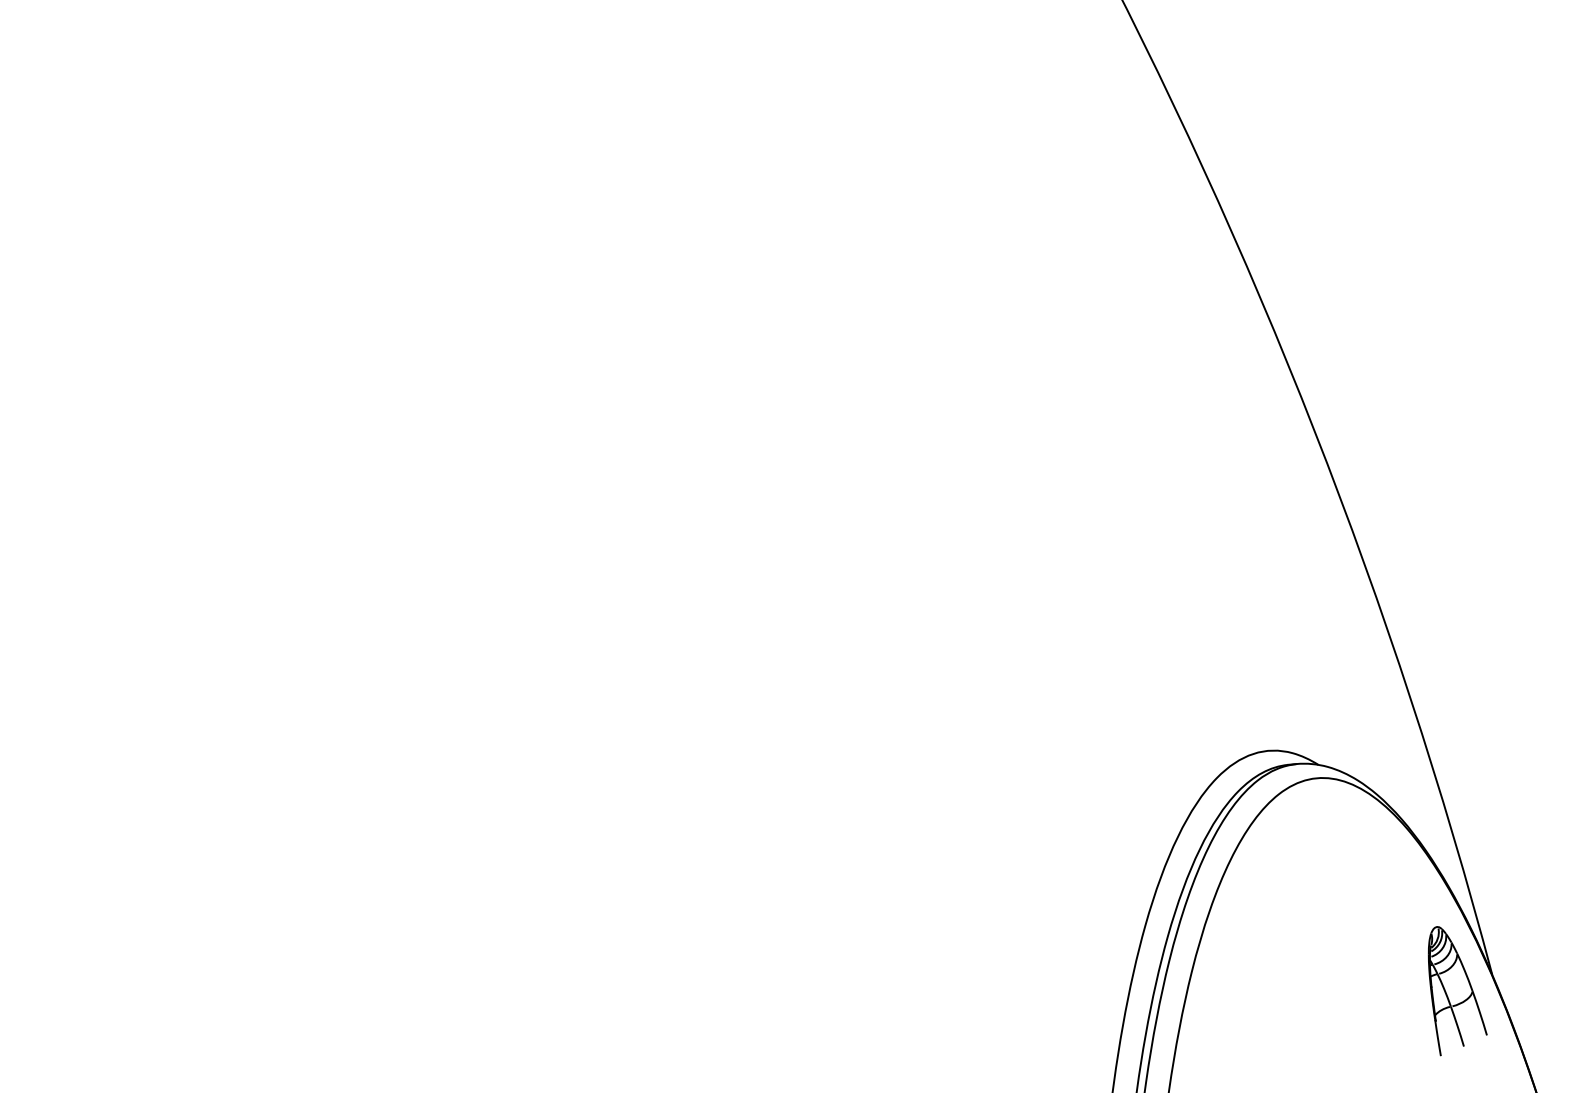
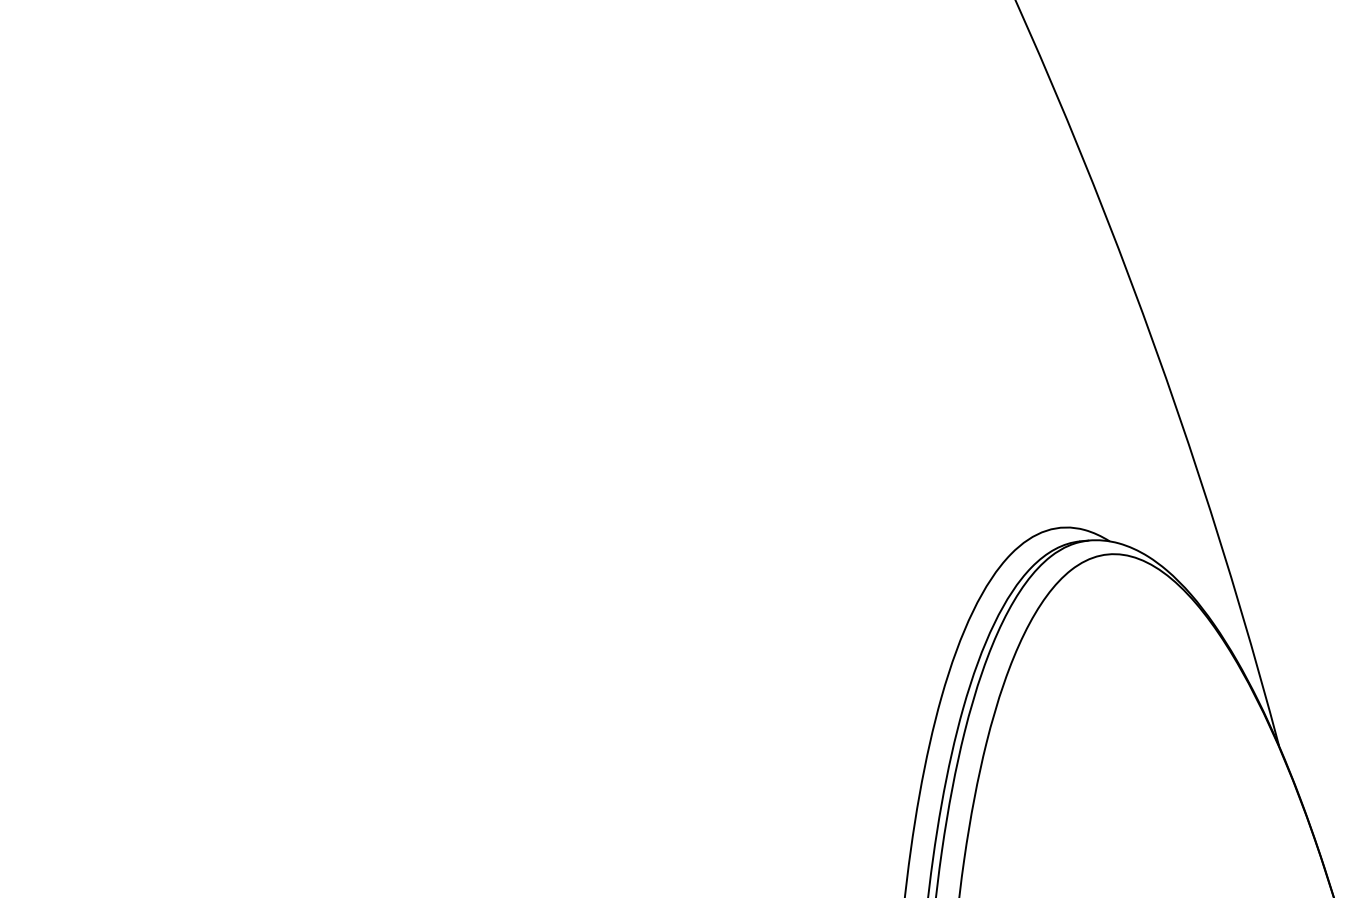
part: (1457, 991) -> (1245, 761), removed

